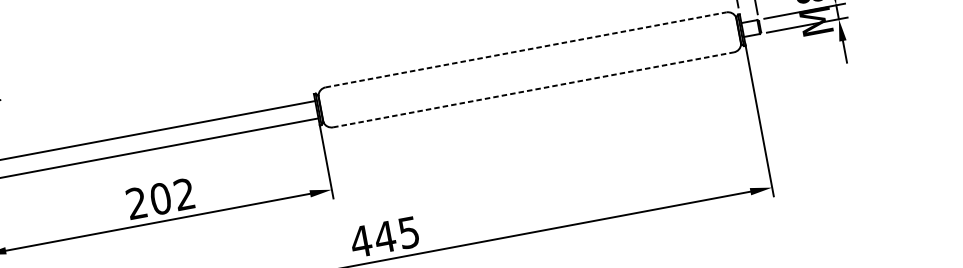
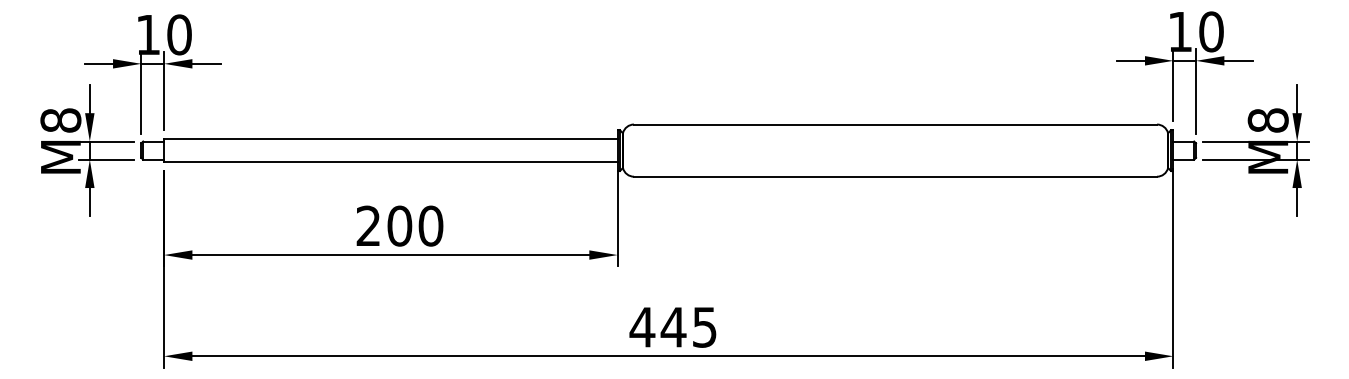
line: (526, 49) -> (895, 124), dashed -> solid
line: (533, 89) -> (895, 176), dashed -> solid
text: (184, 193) -> (430, 225), 202 -> 200

